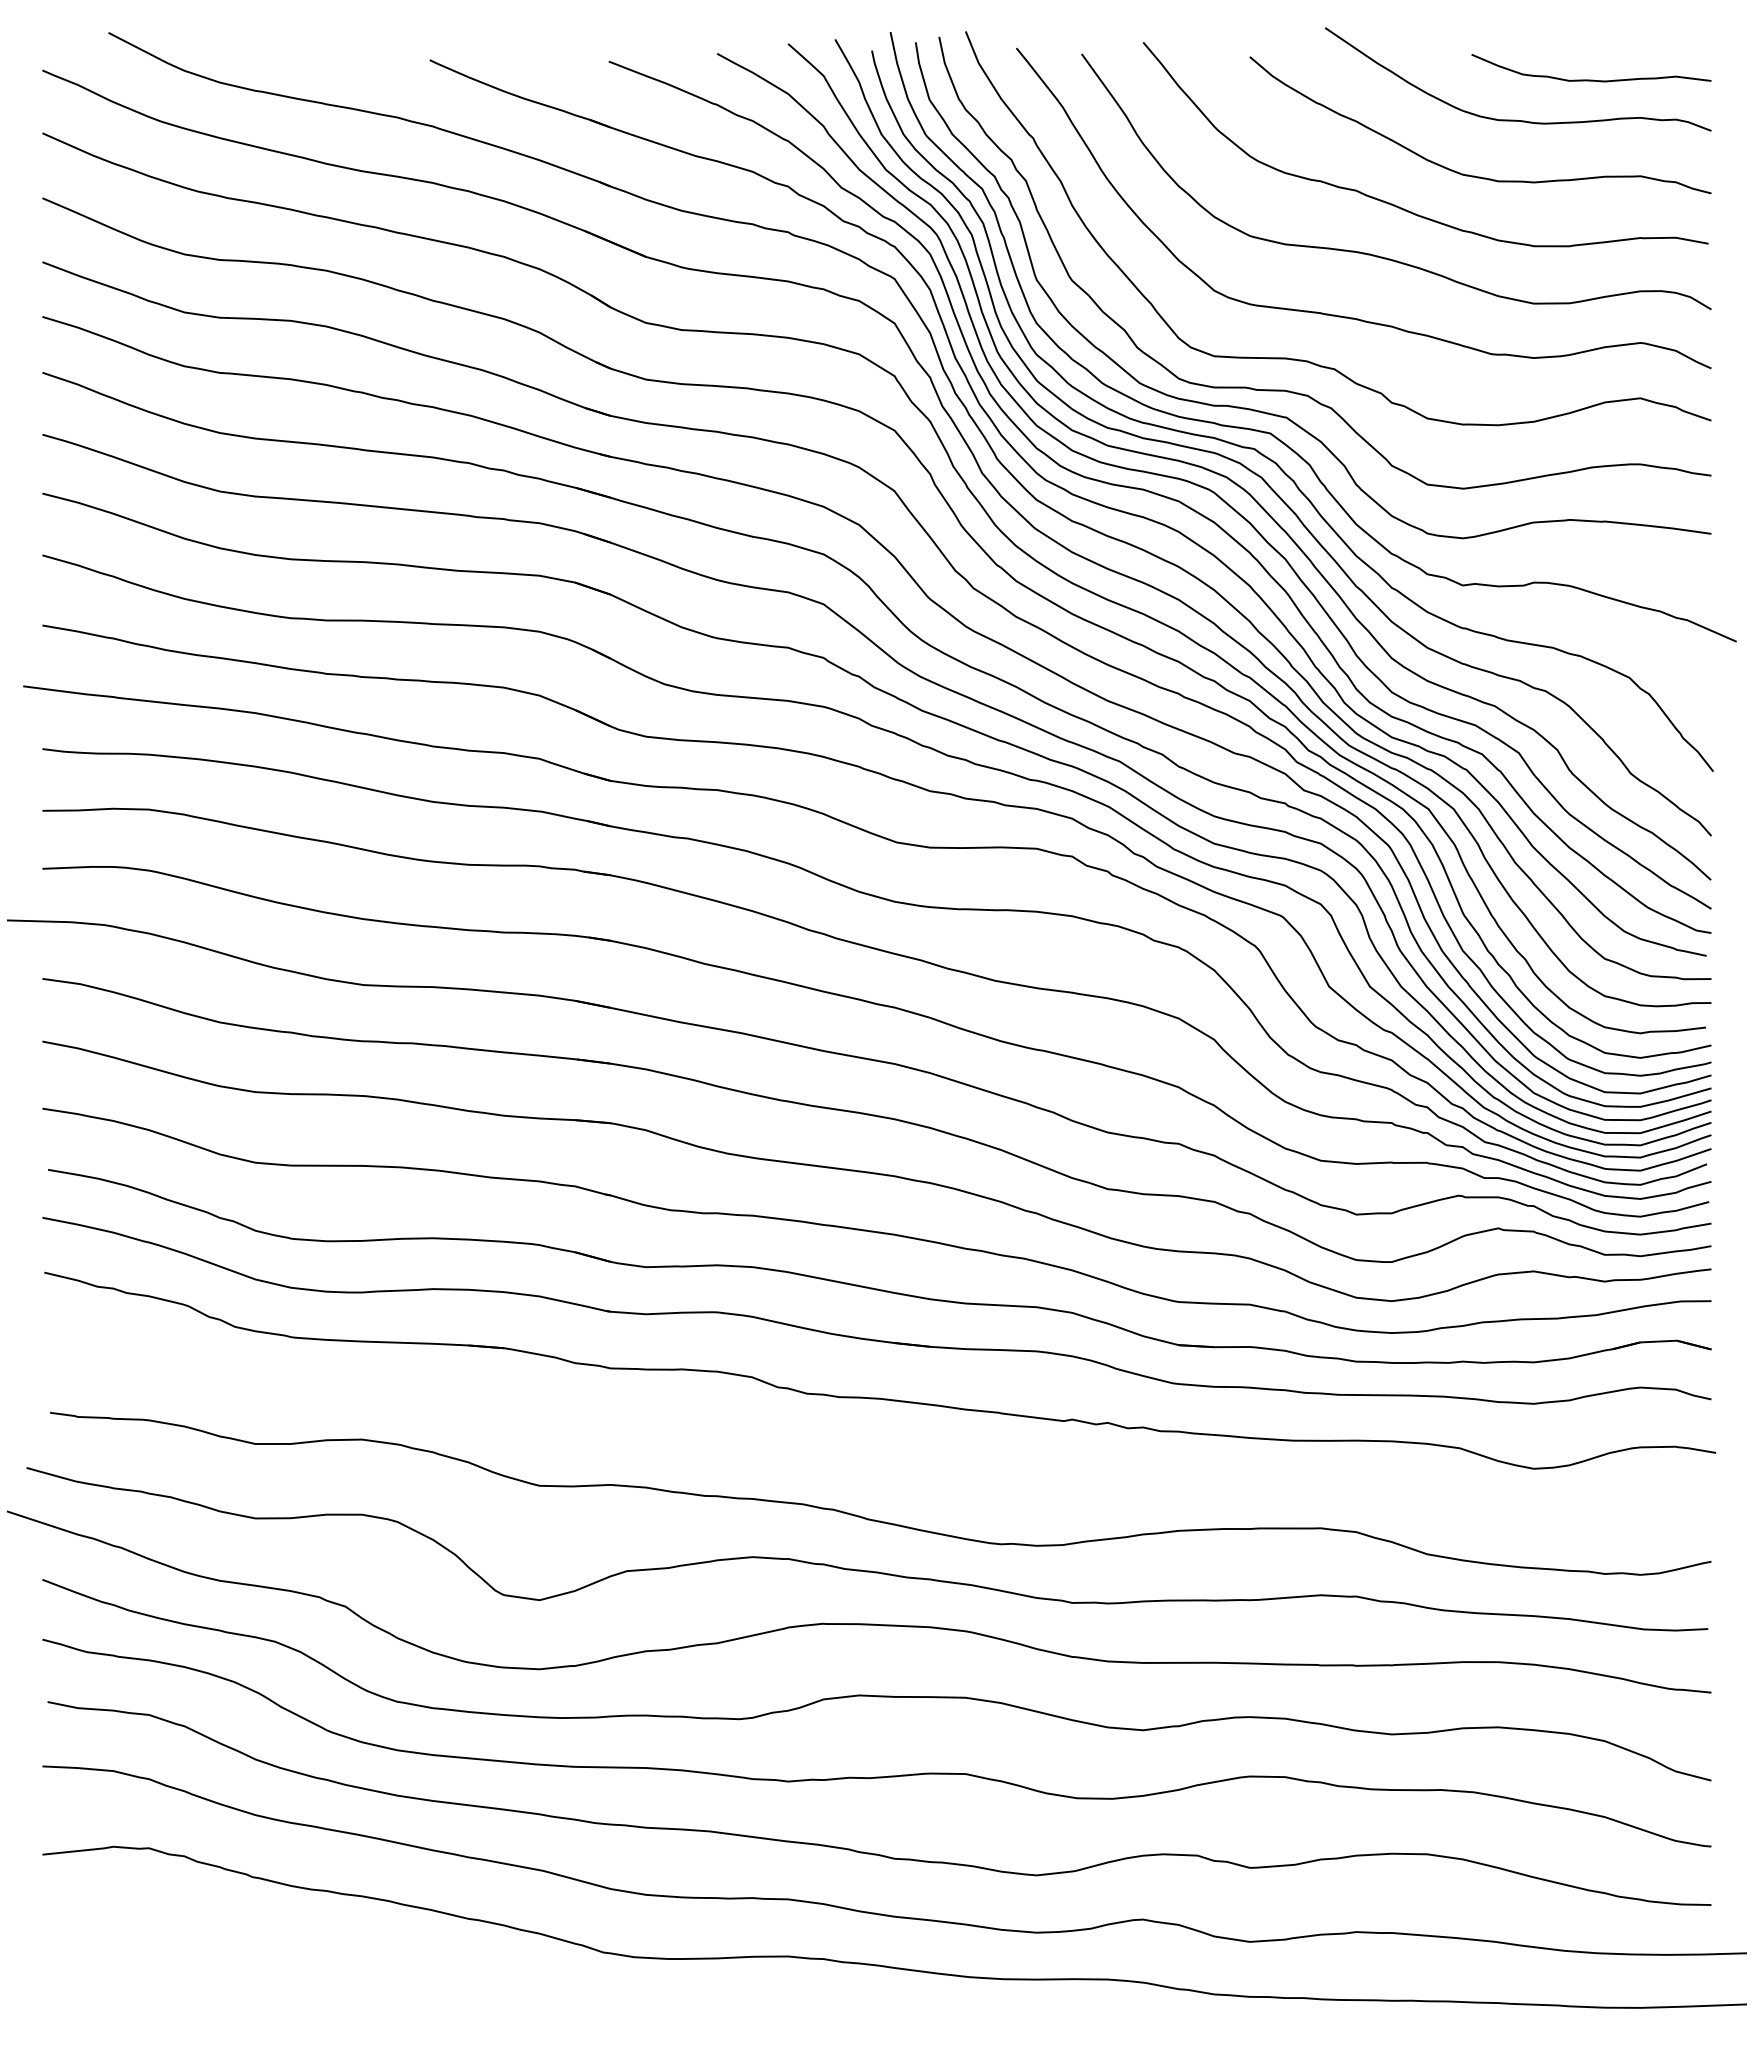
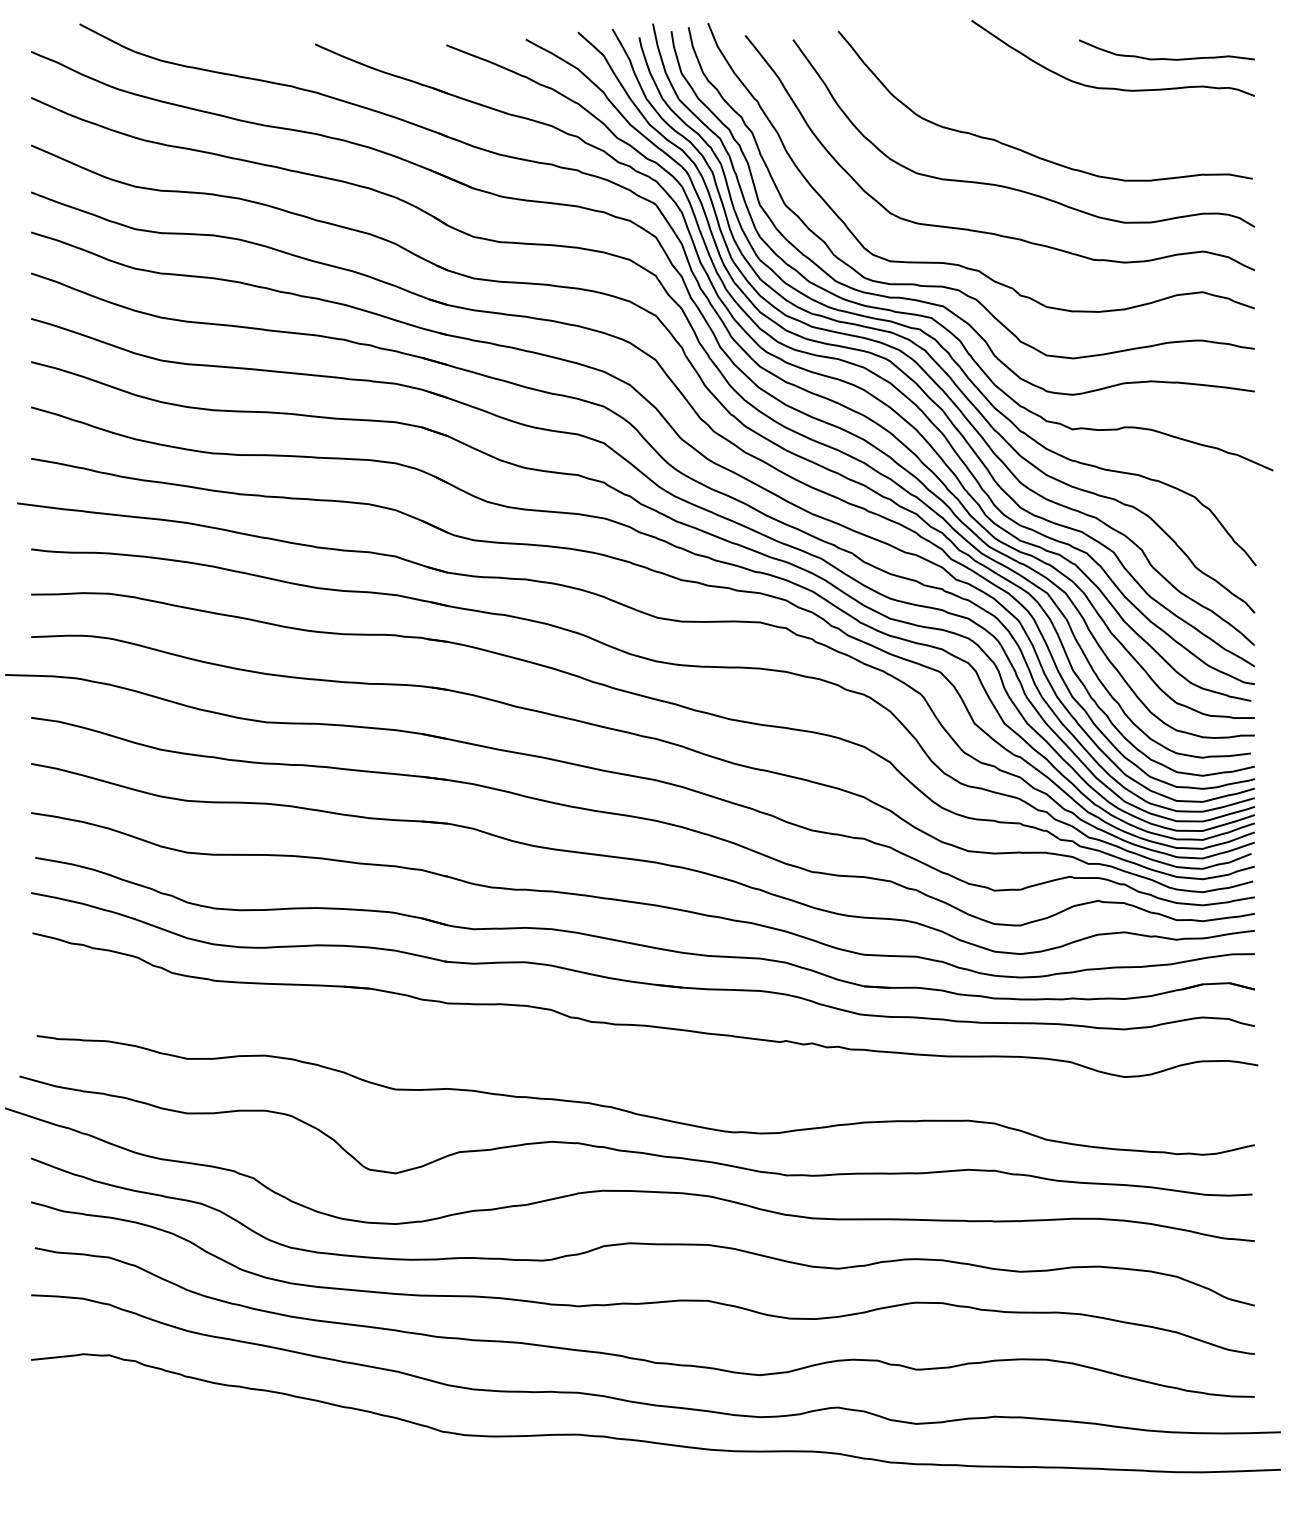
curve: (1474, 175) -> (1081, 128), removed

